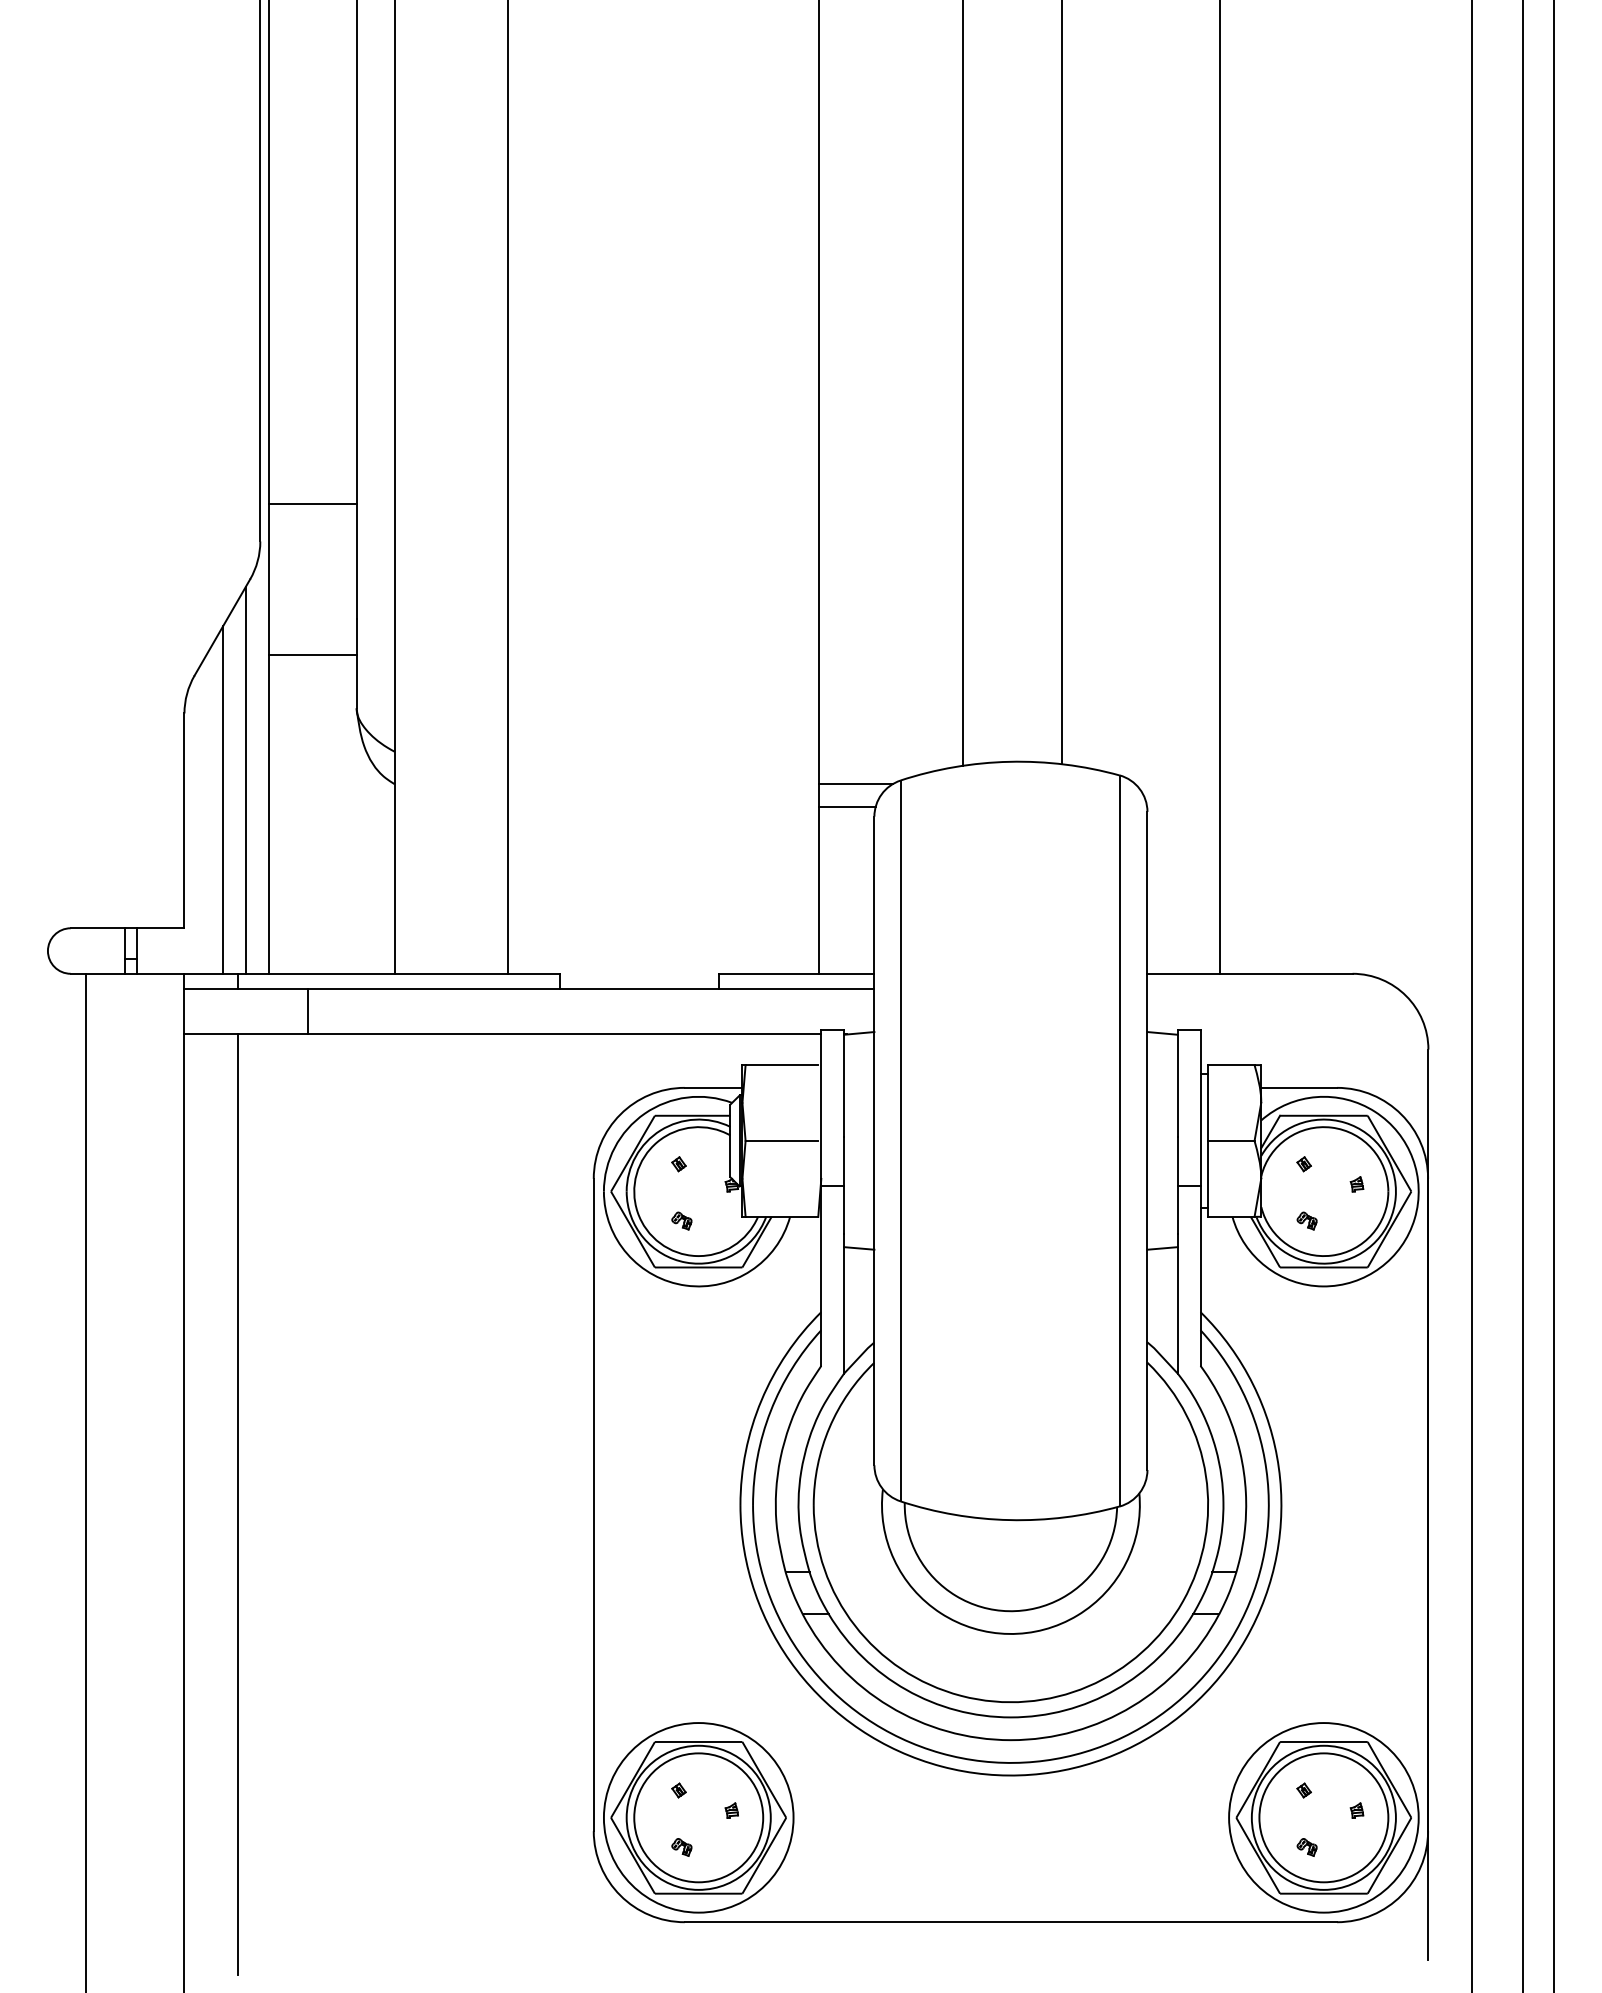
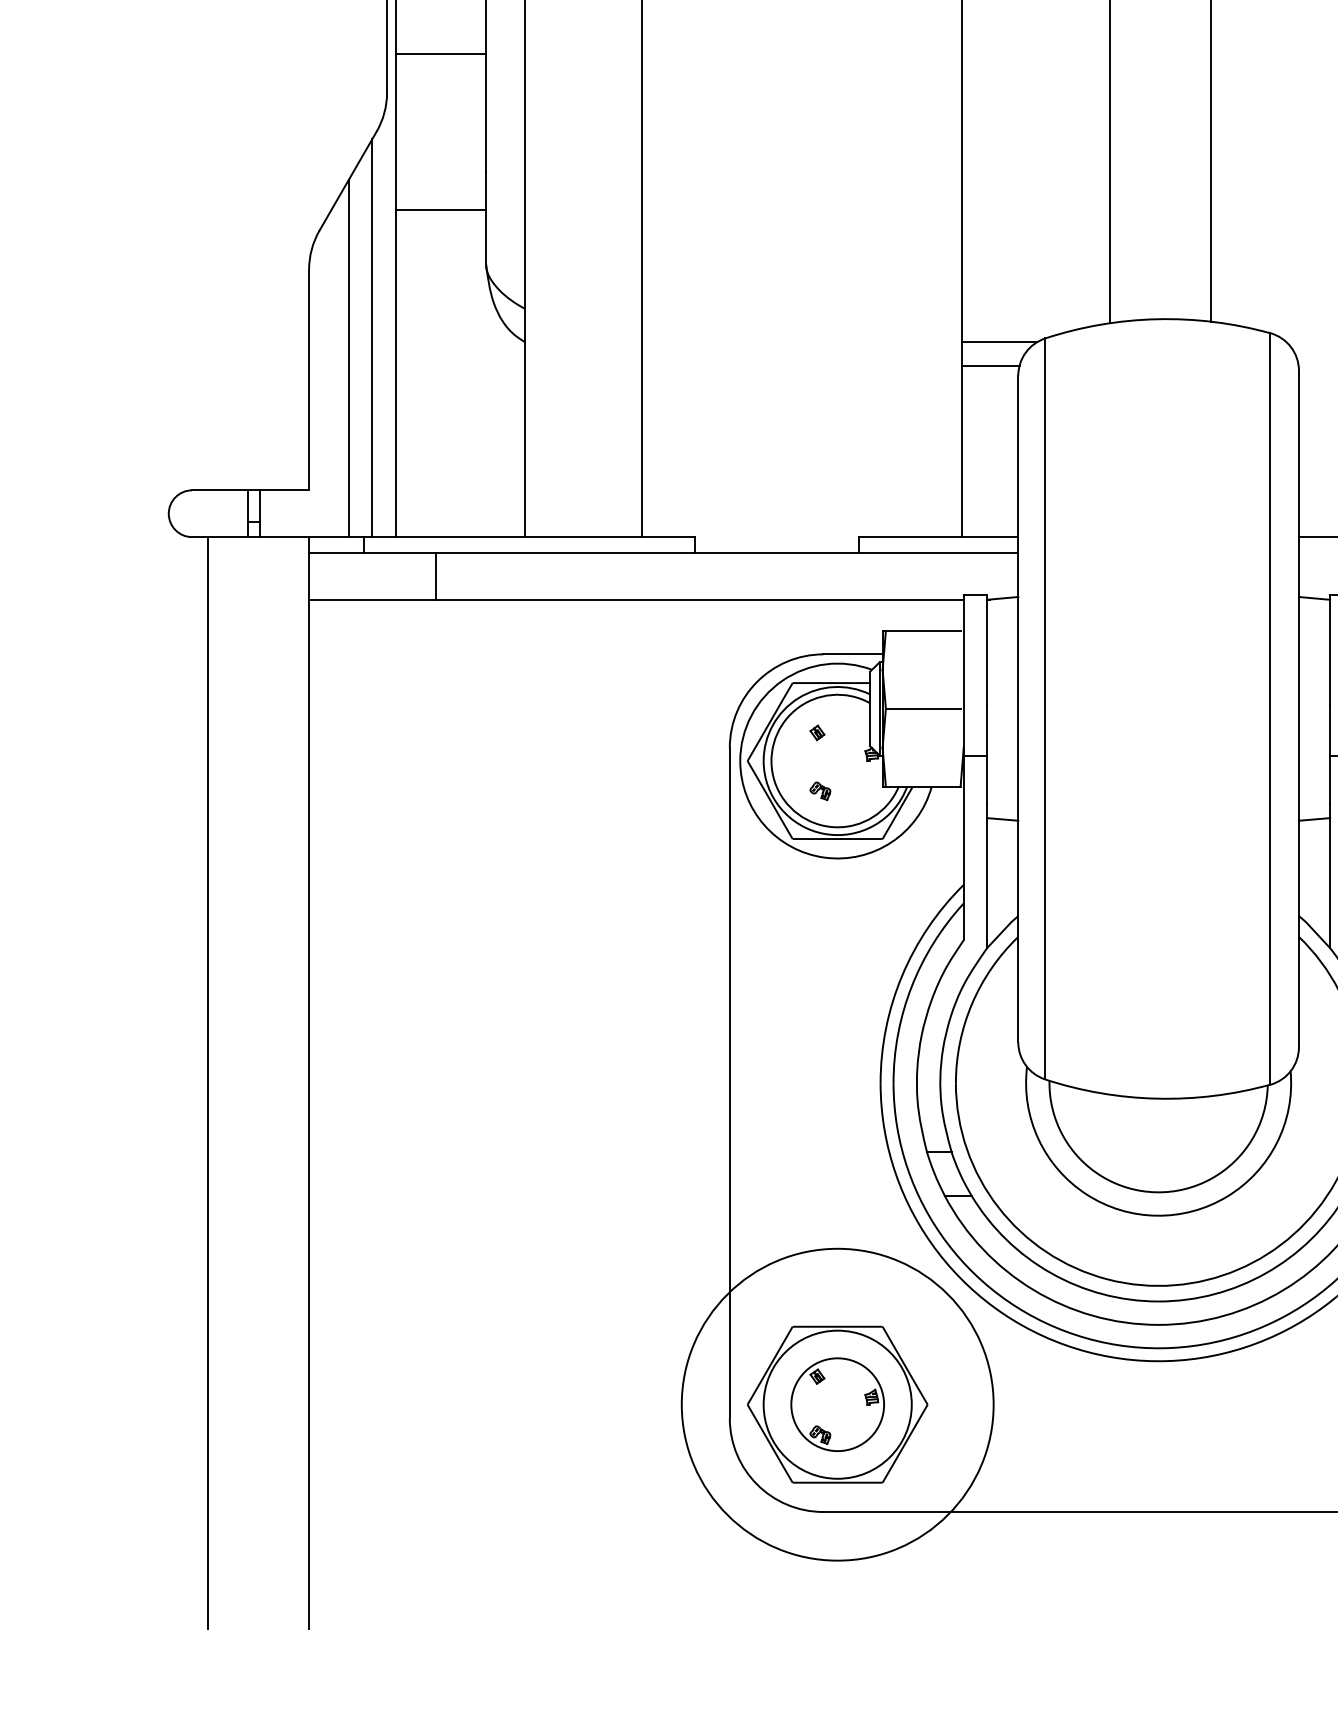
line: (237, 1504) -> (363, 1082), removed
circle: (698, 1817) -> (837, 1404), size x0.7
circle: (698, 1817) -> (837, 1404), size x1.6

